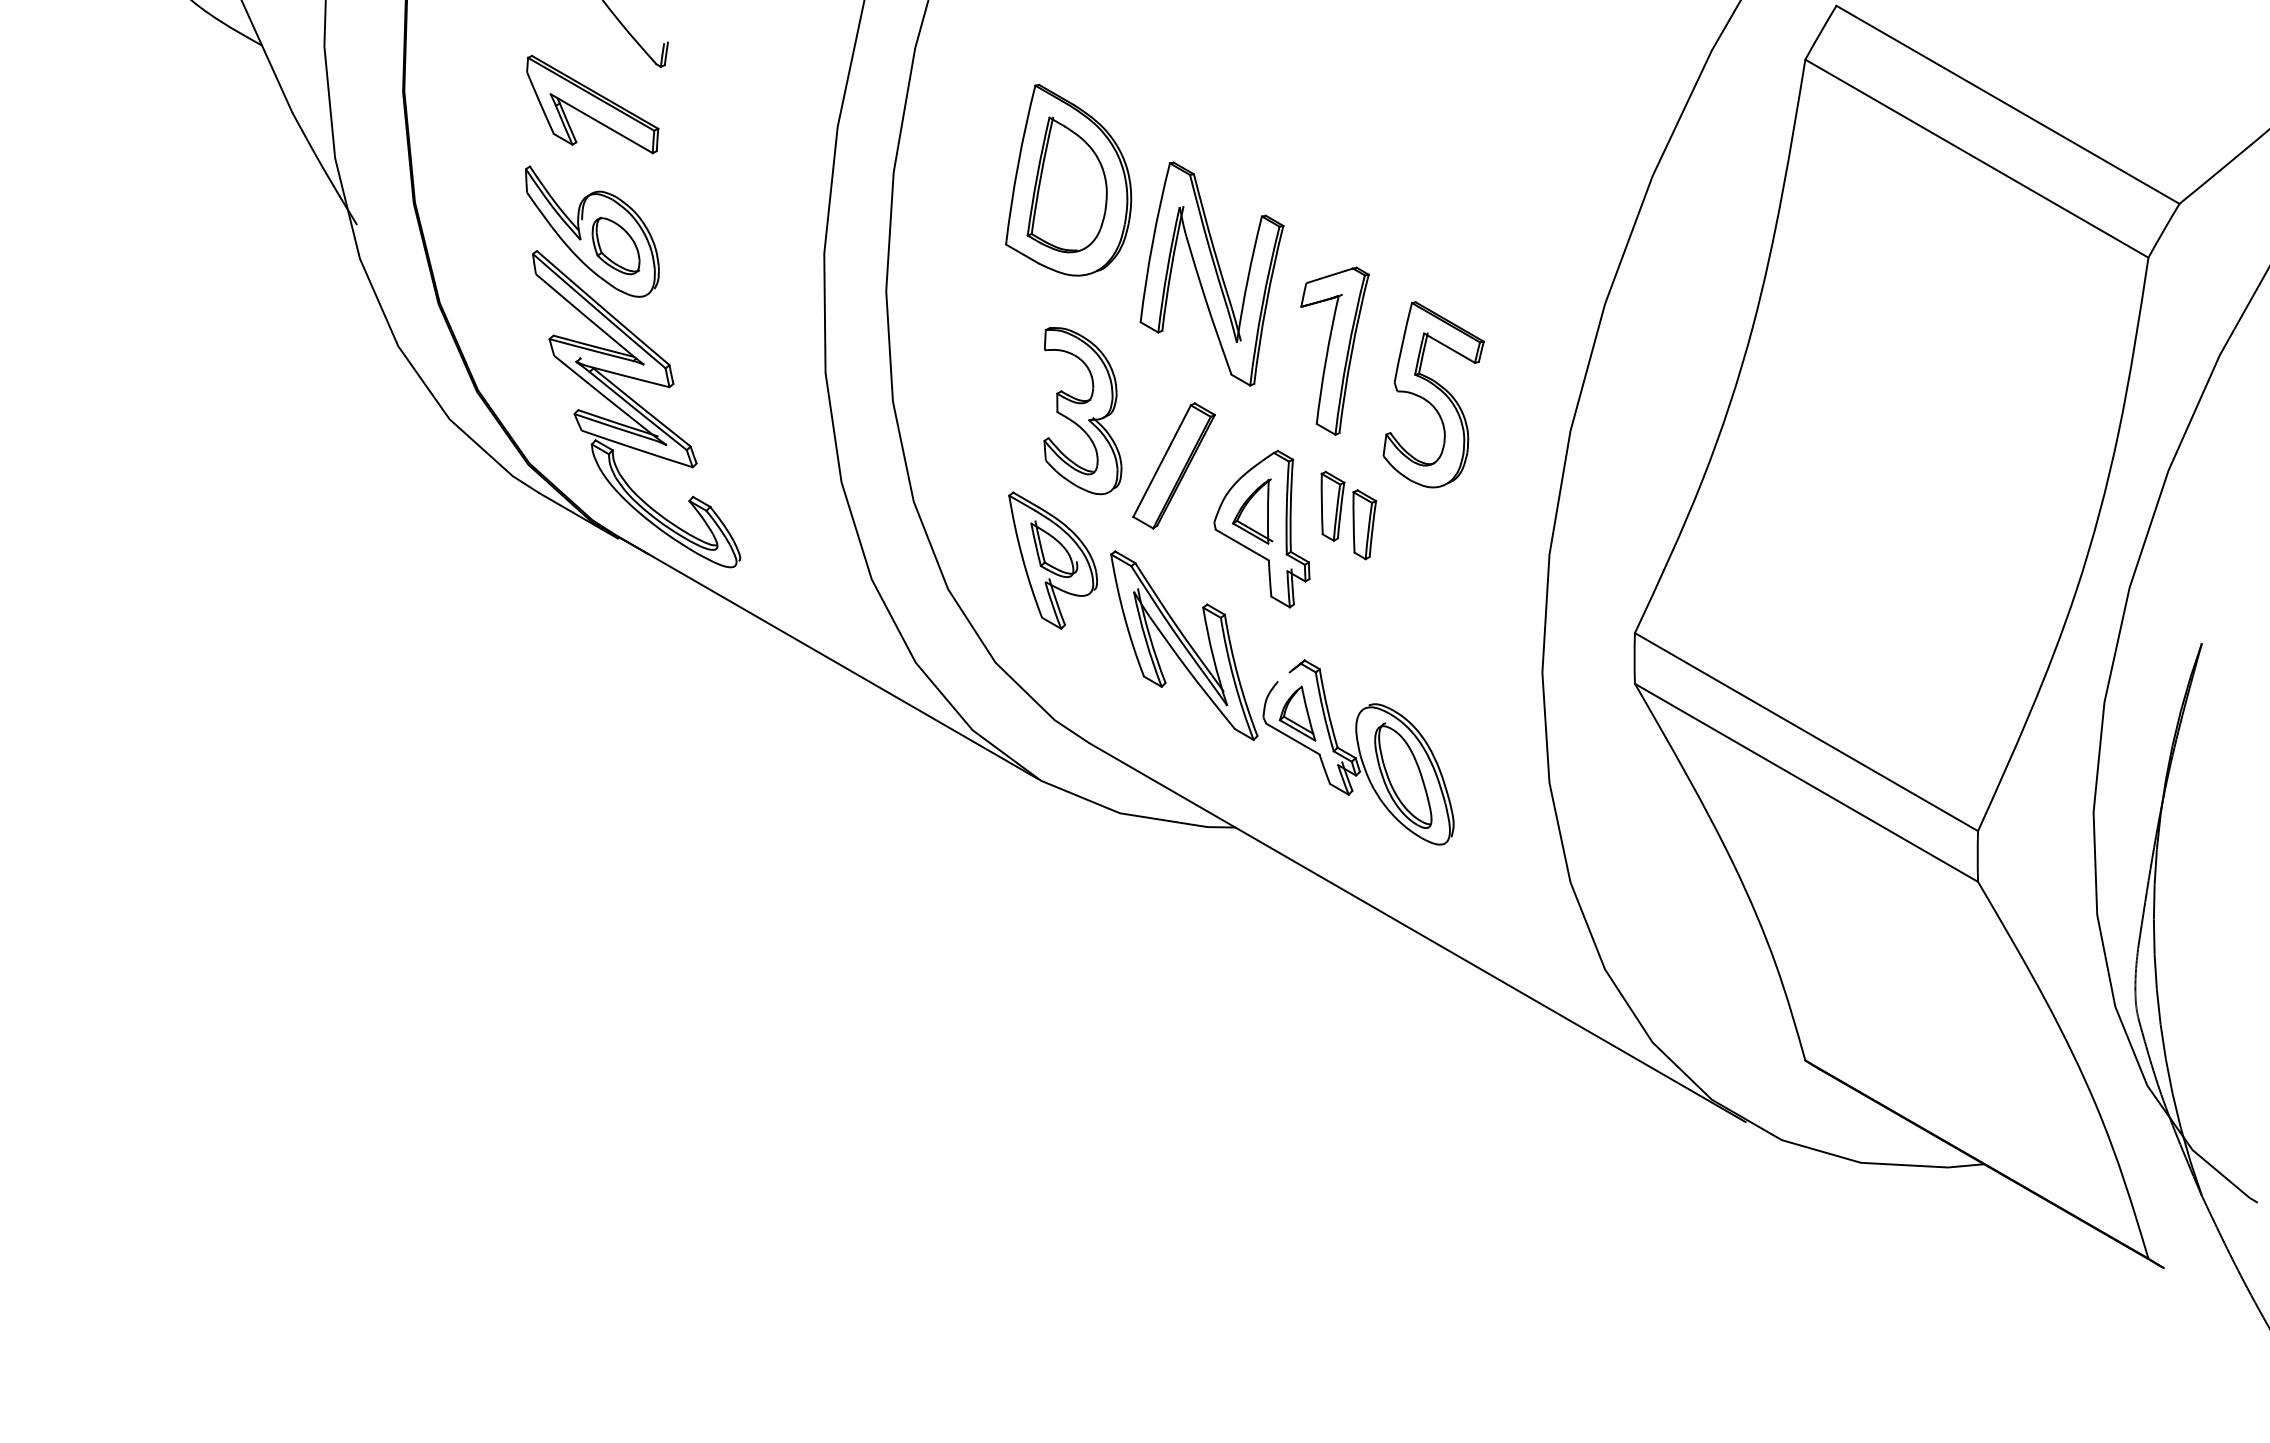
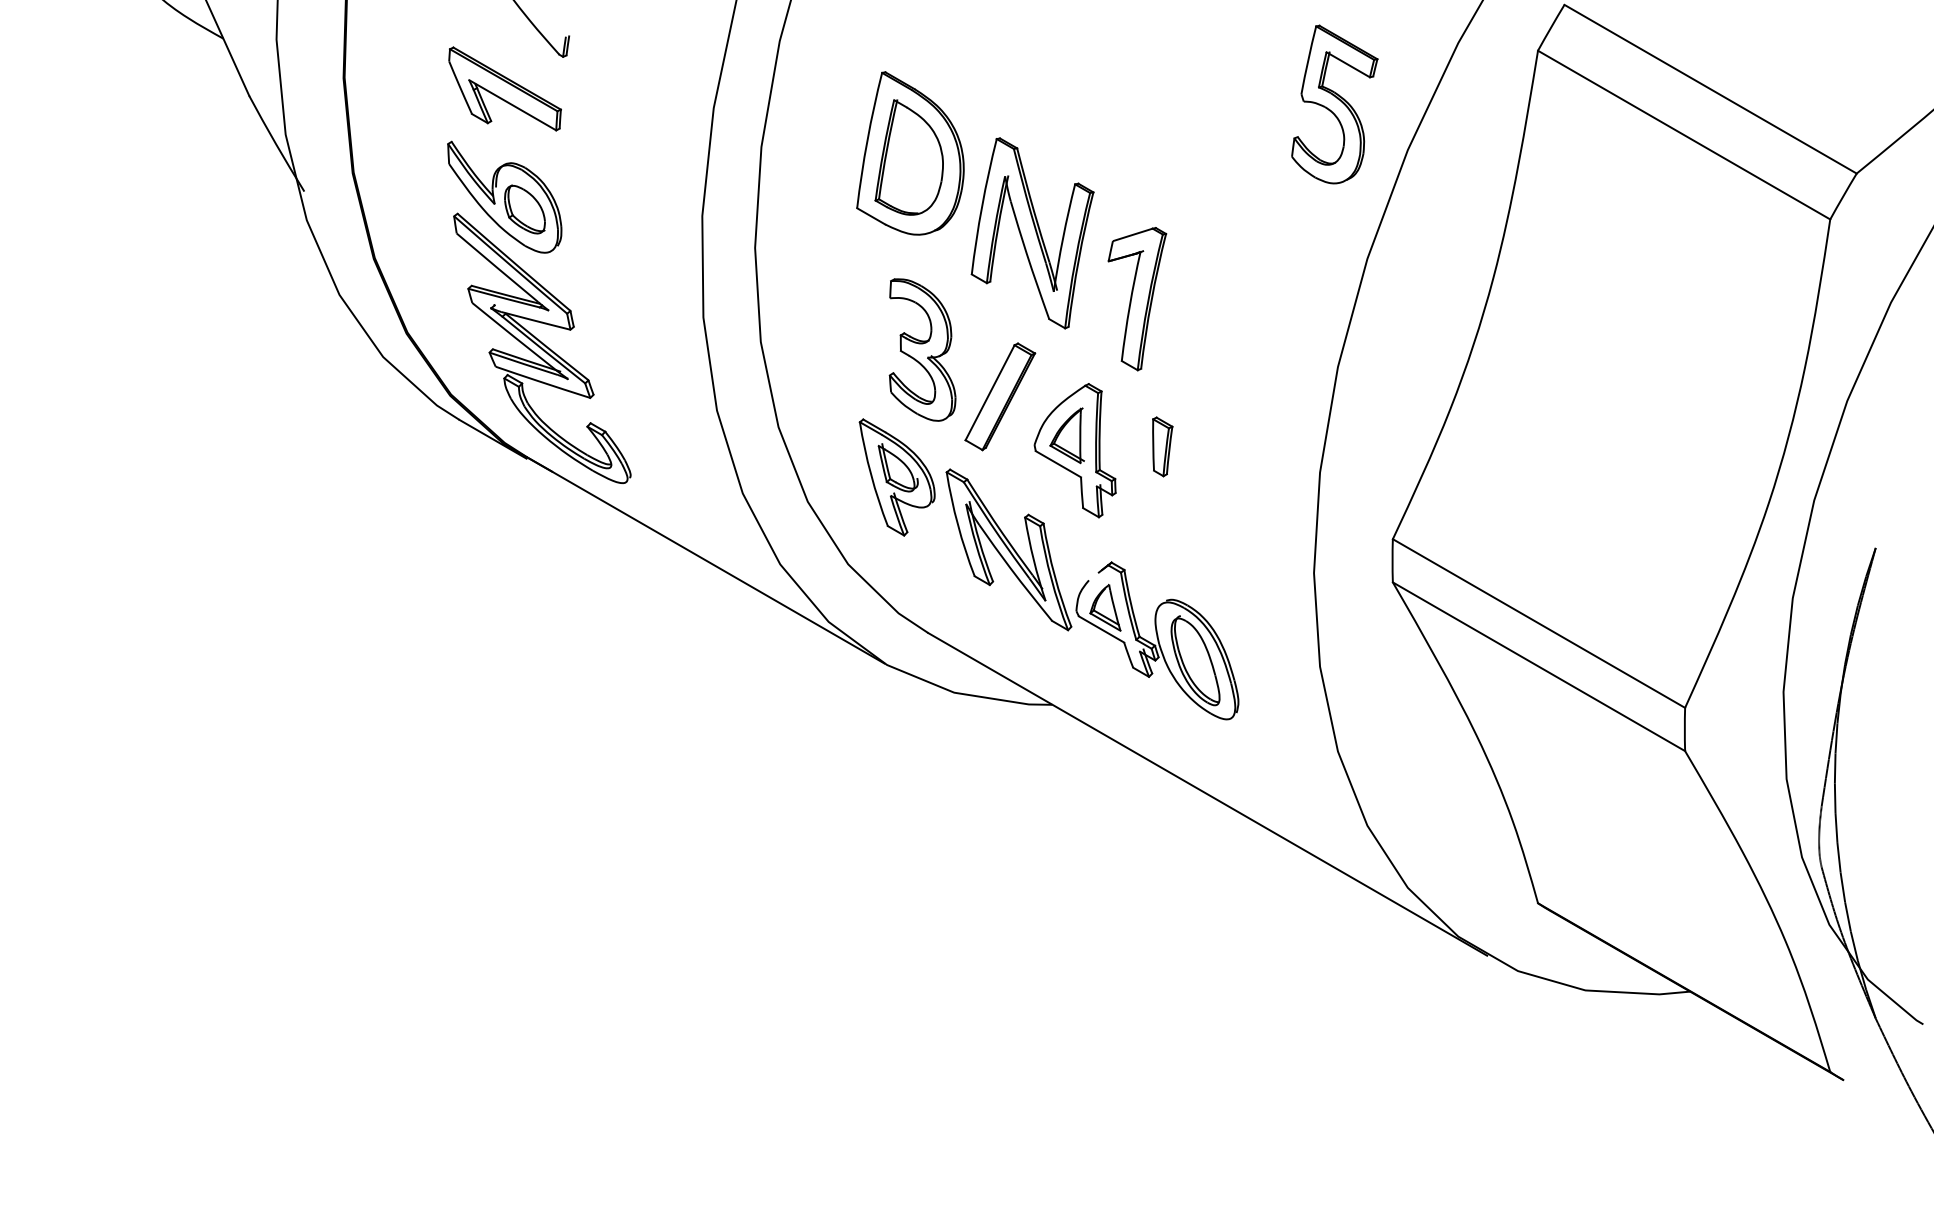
part: (1433, 394) -> (1334, 104), moved
part: (1332, 505) -> (1135, 430), removed

